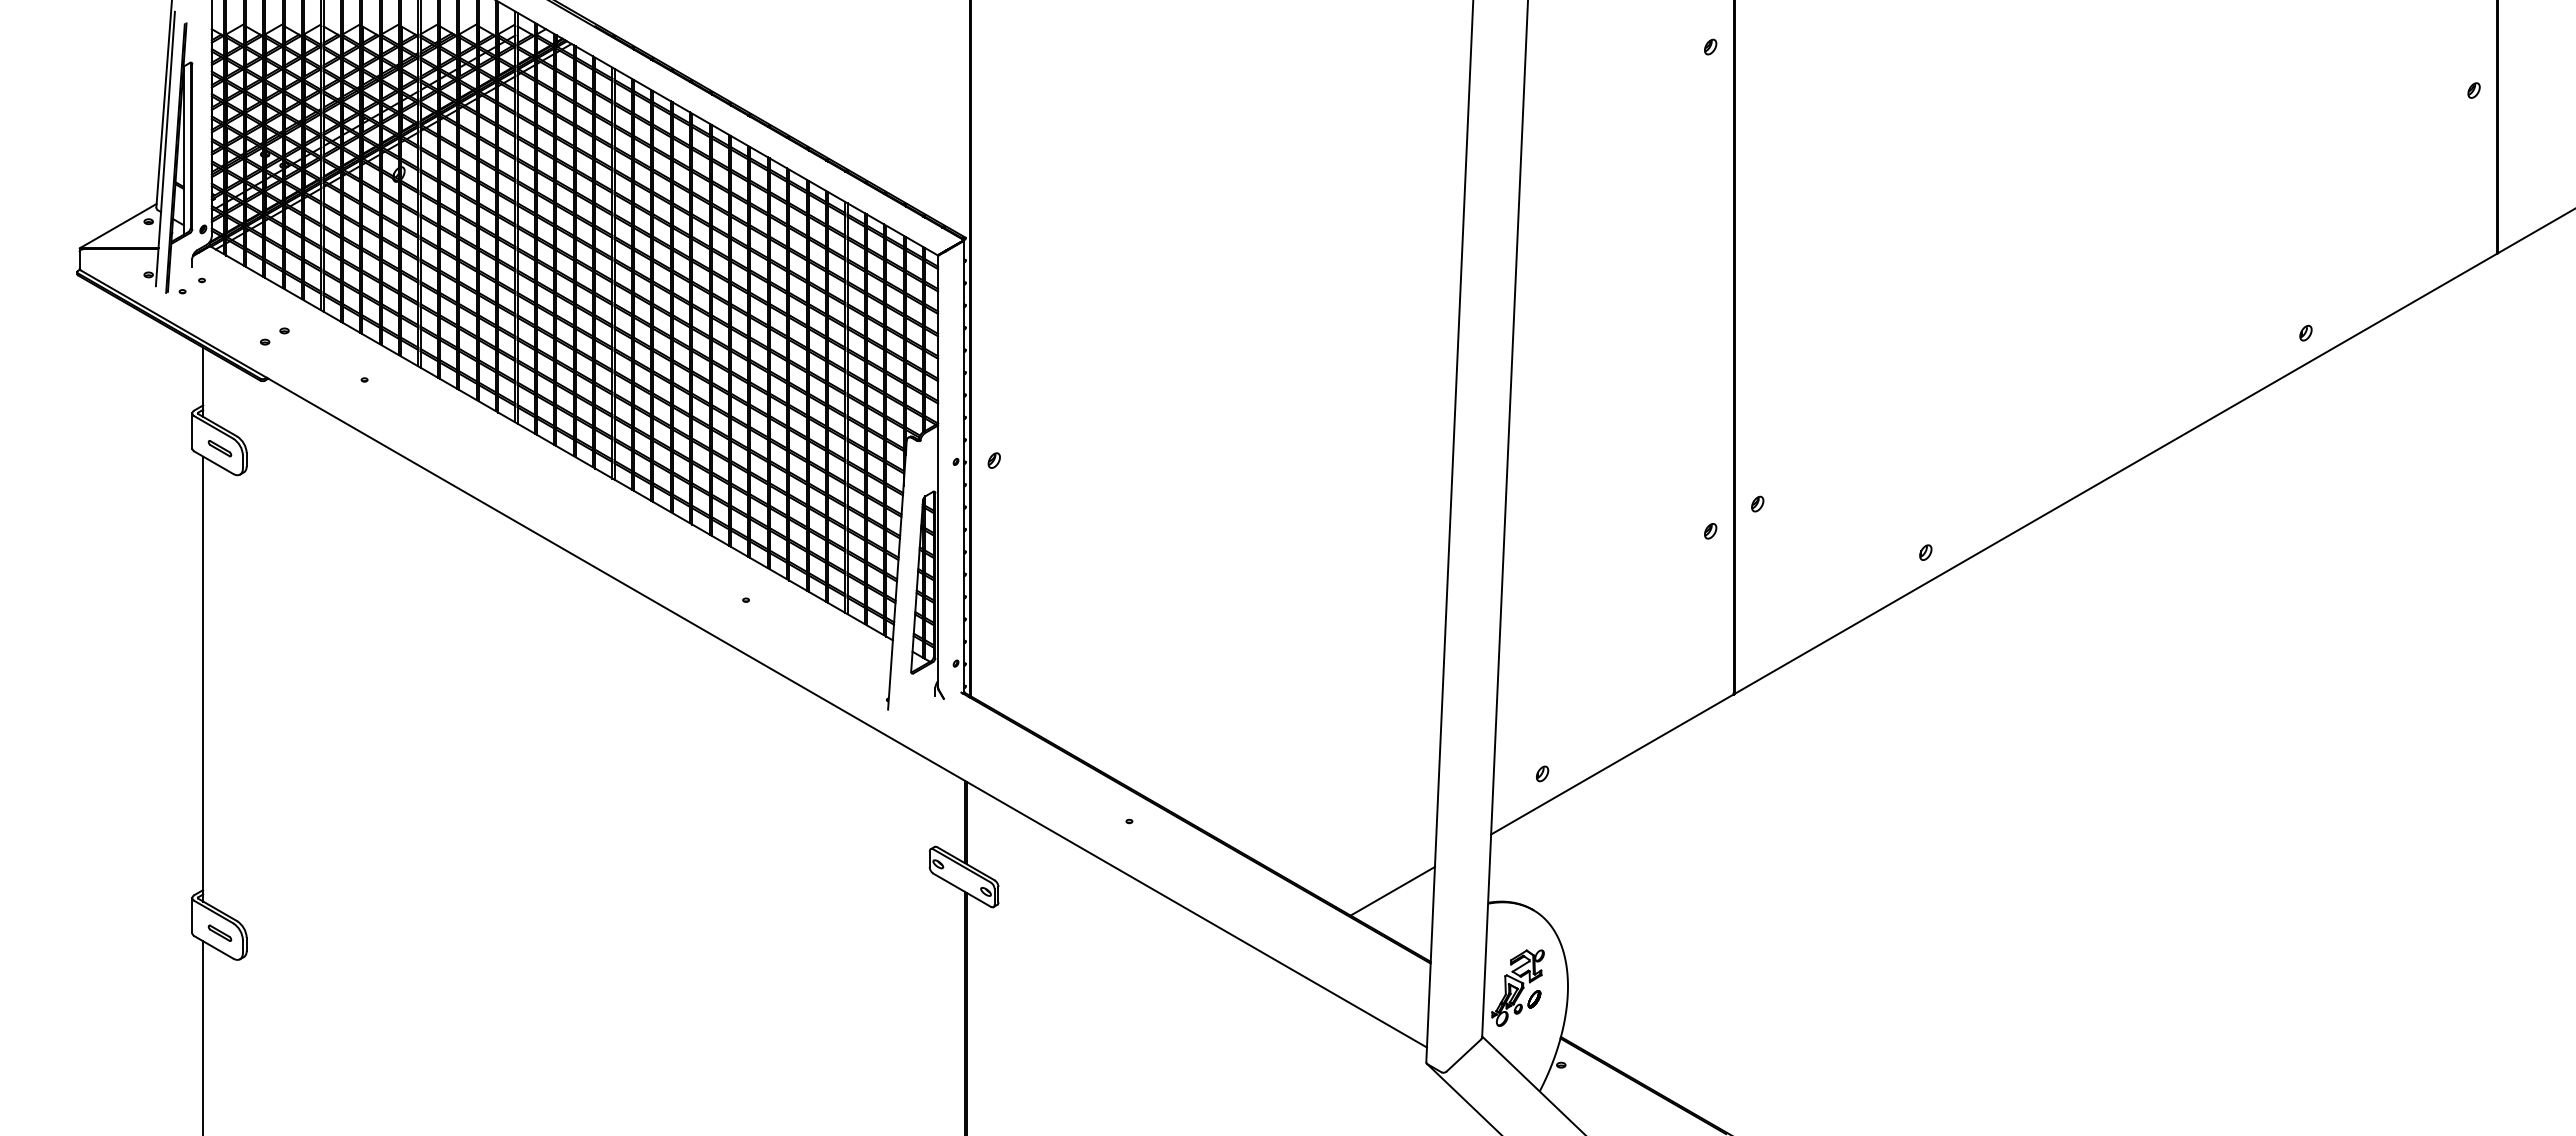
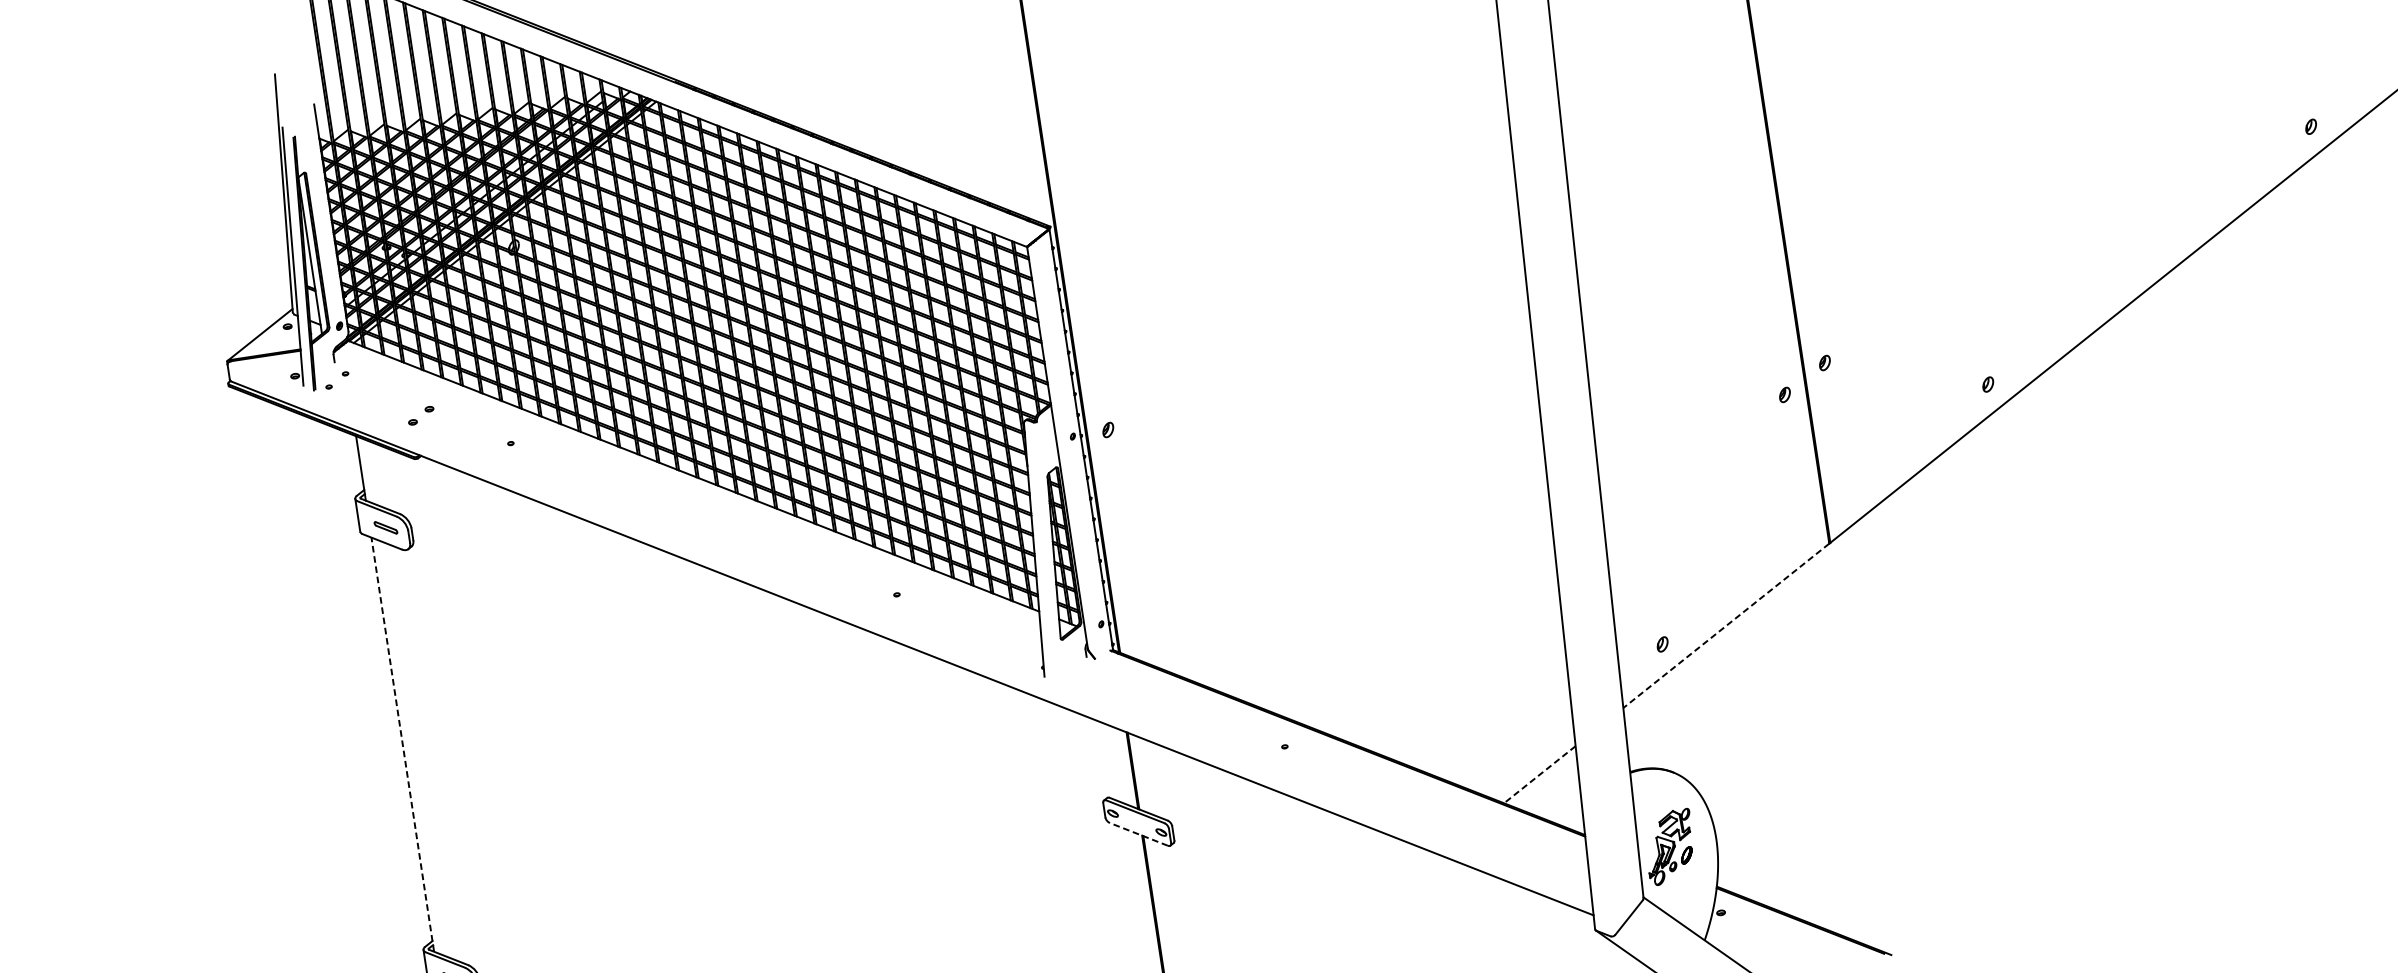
line: (203, 678) -> (402, 744), solid -> dashed
line: (1612, 764) -> (1726, 625), solid -> dashed
line: (961, 890) -> (1138, 834), solid -> dashed
line: (1392, 891) -> (1539, 774), solid -> dashed

